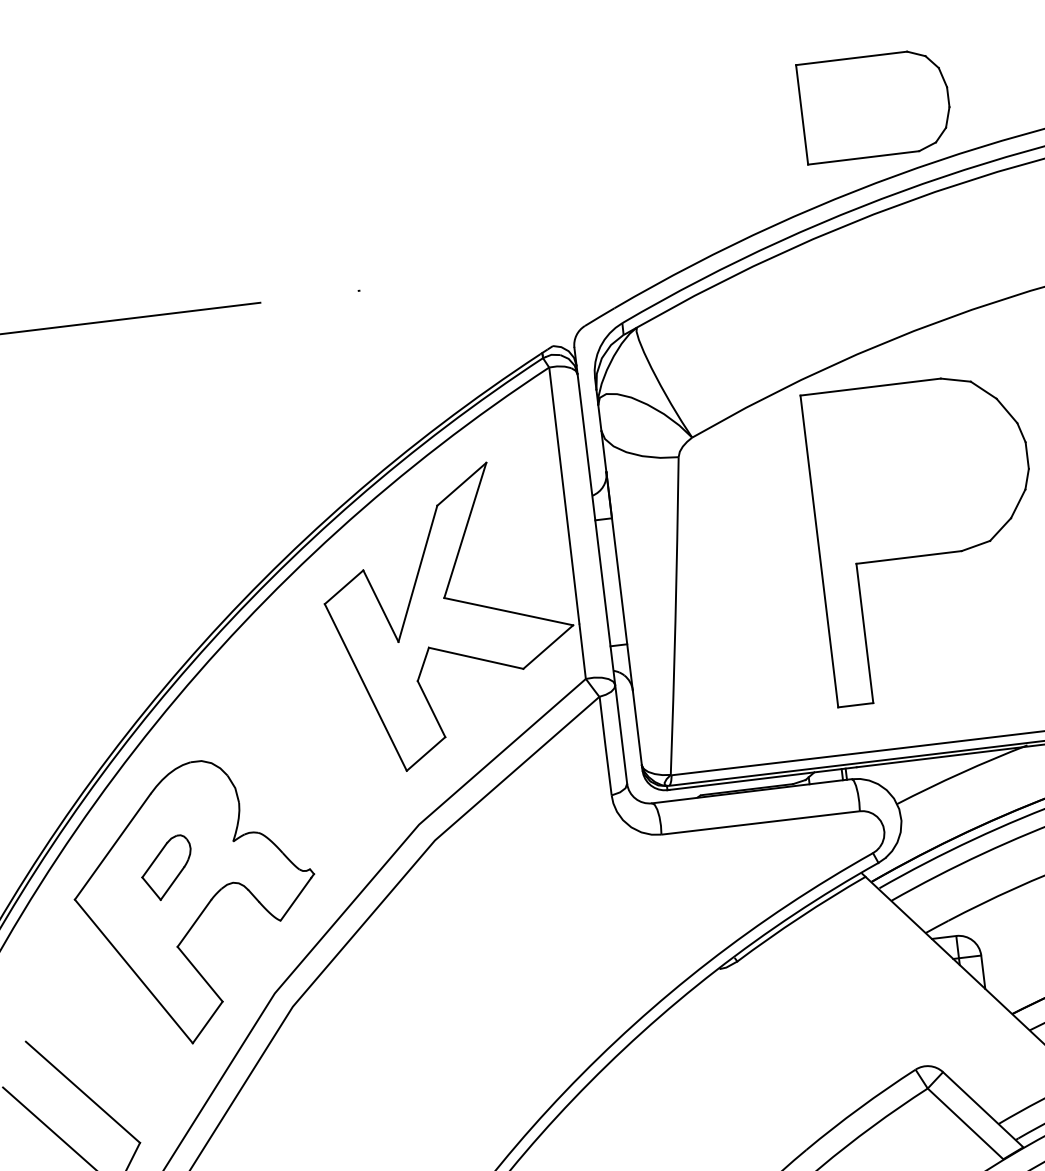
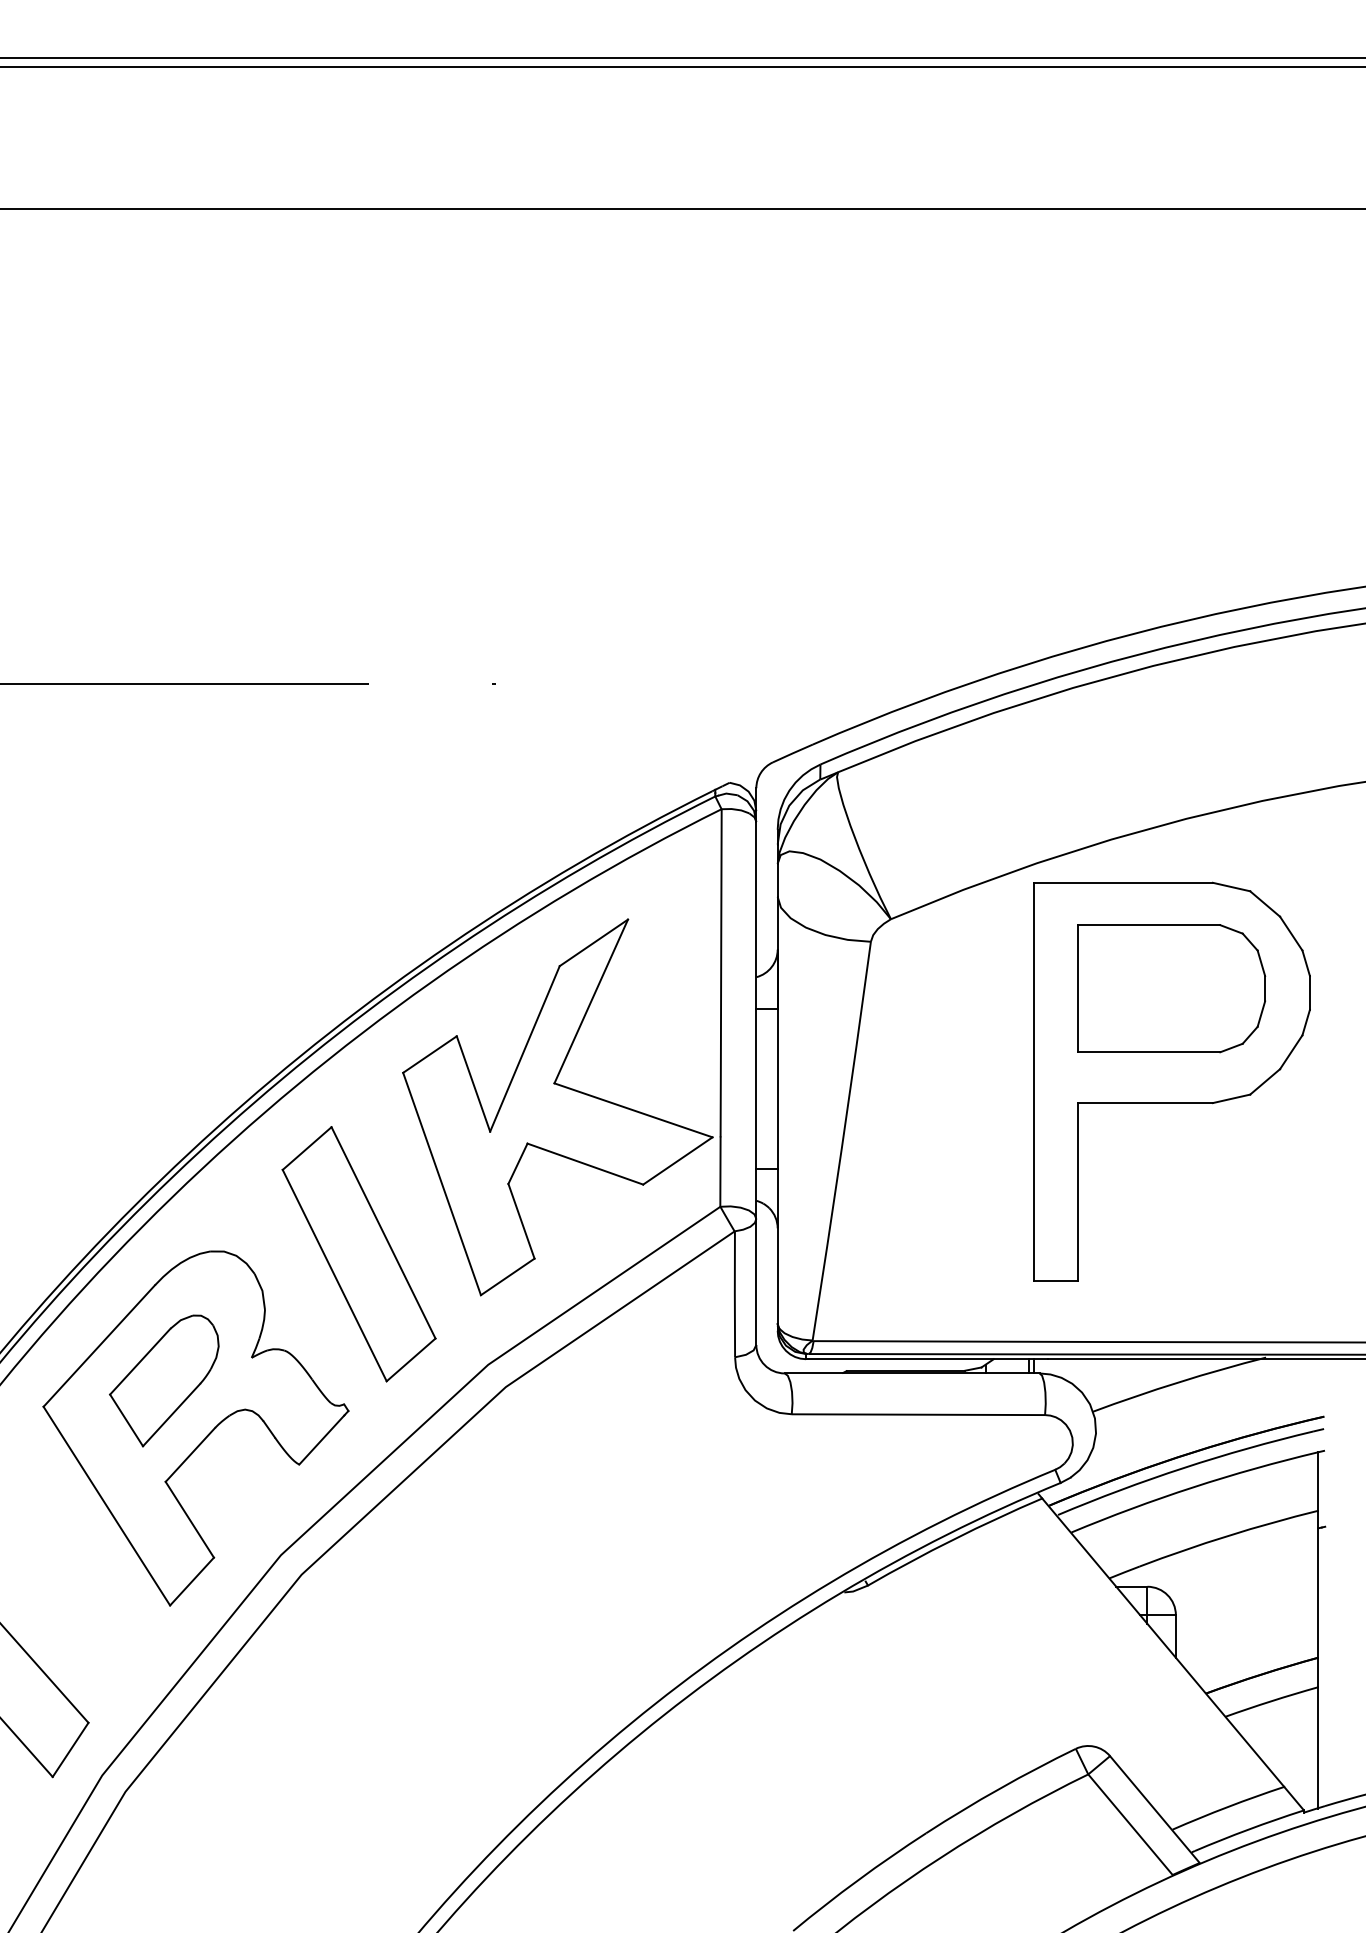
part: (874, 105) -> (1171, 988), moved
part: (307, 750) -> (358, 1254), added
part: (167, 867) -> (164, 1380), size x1.67

